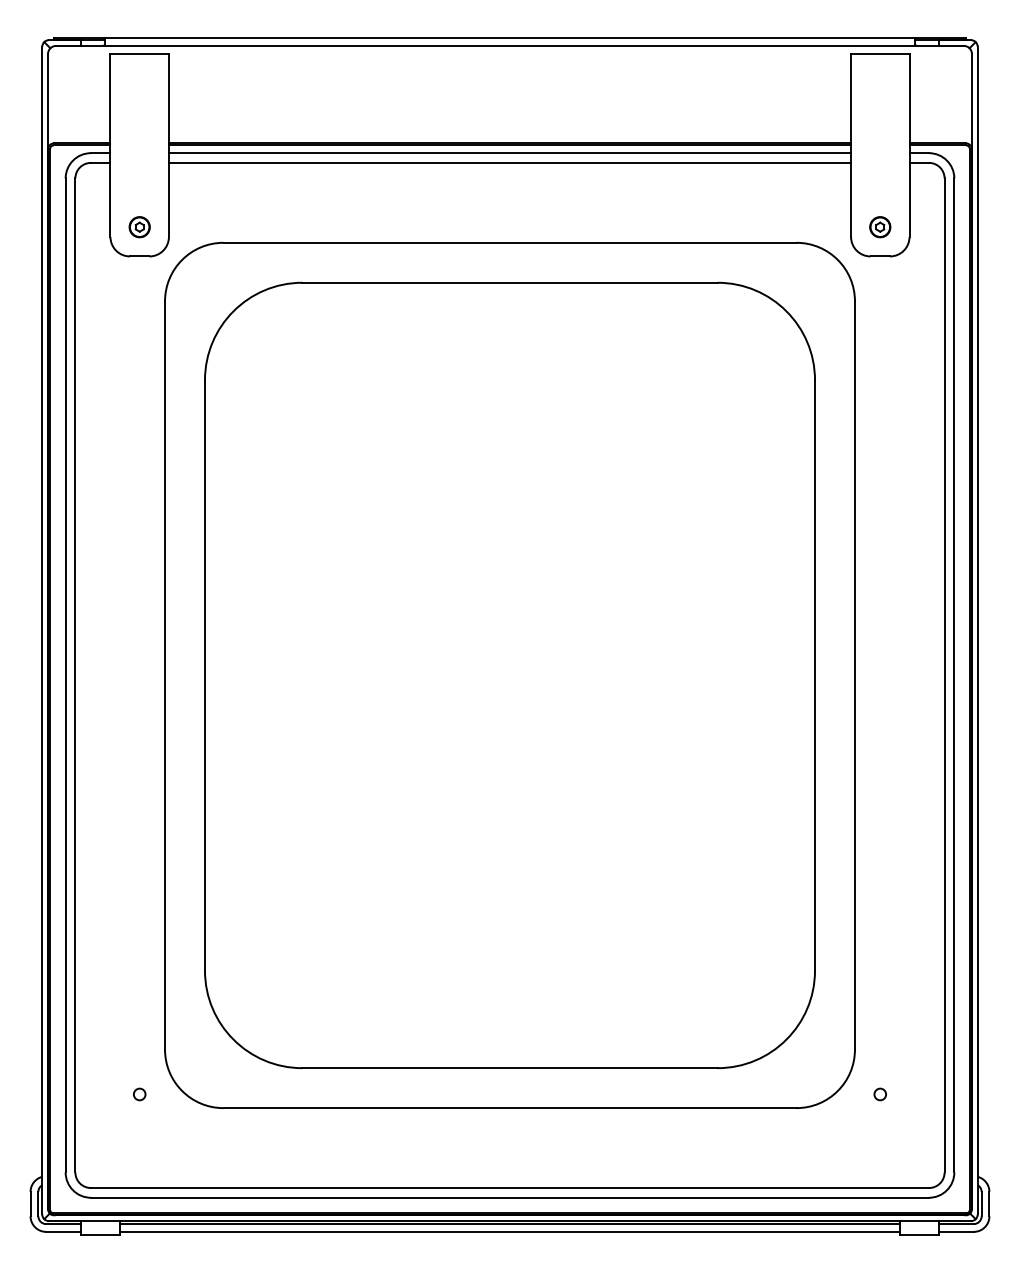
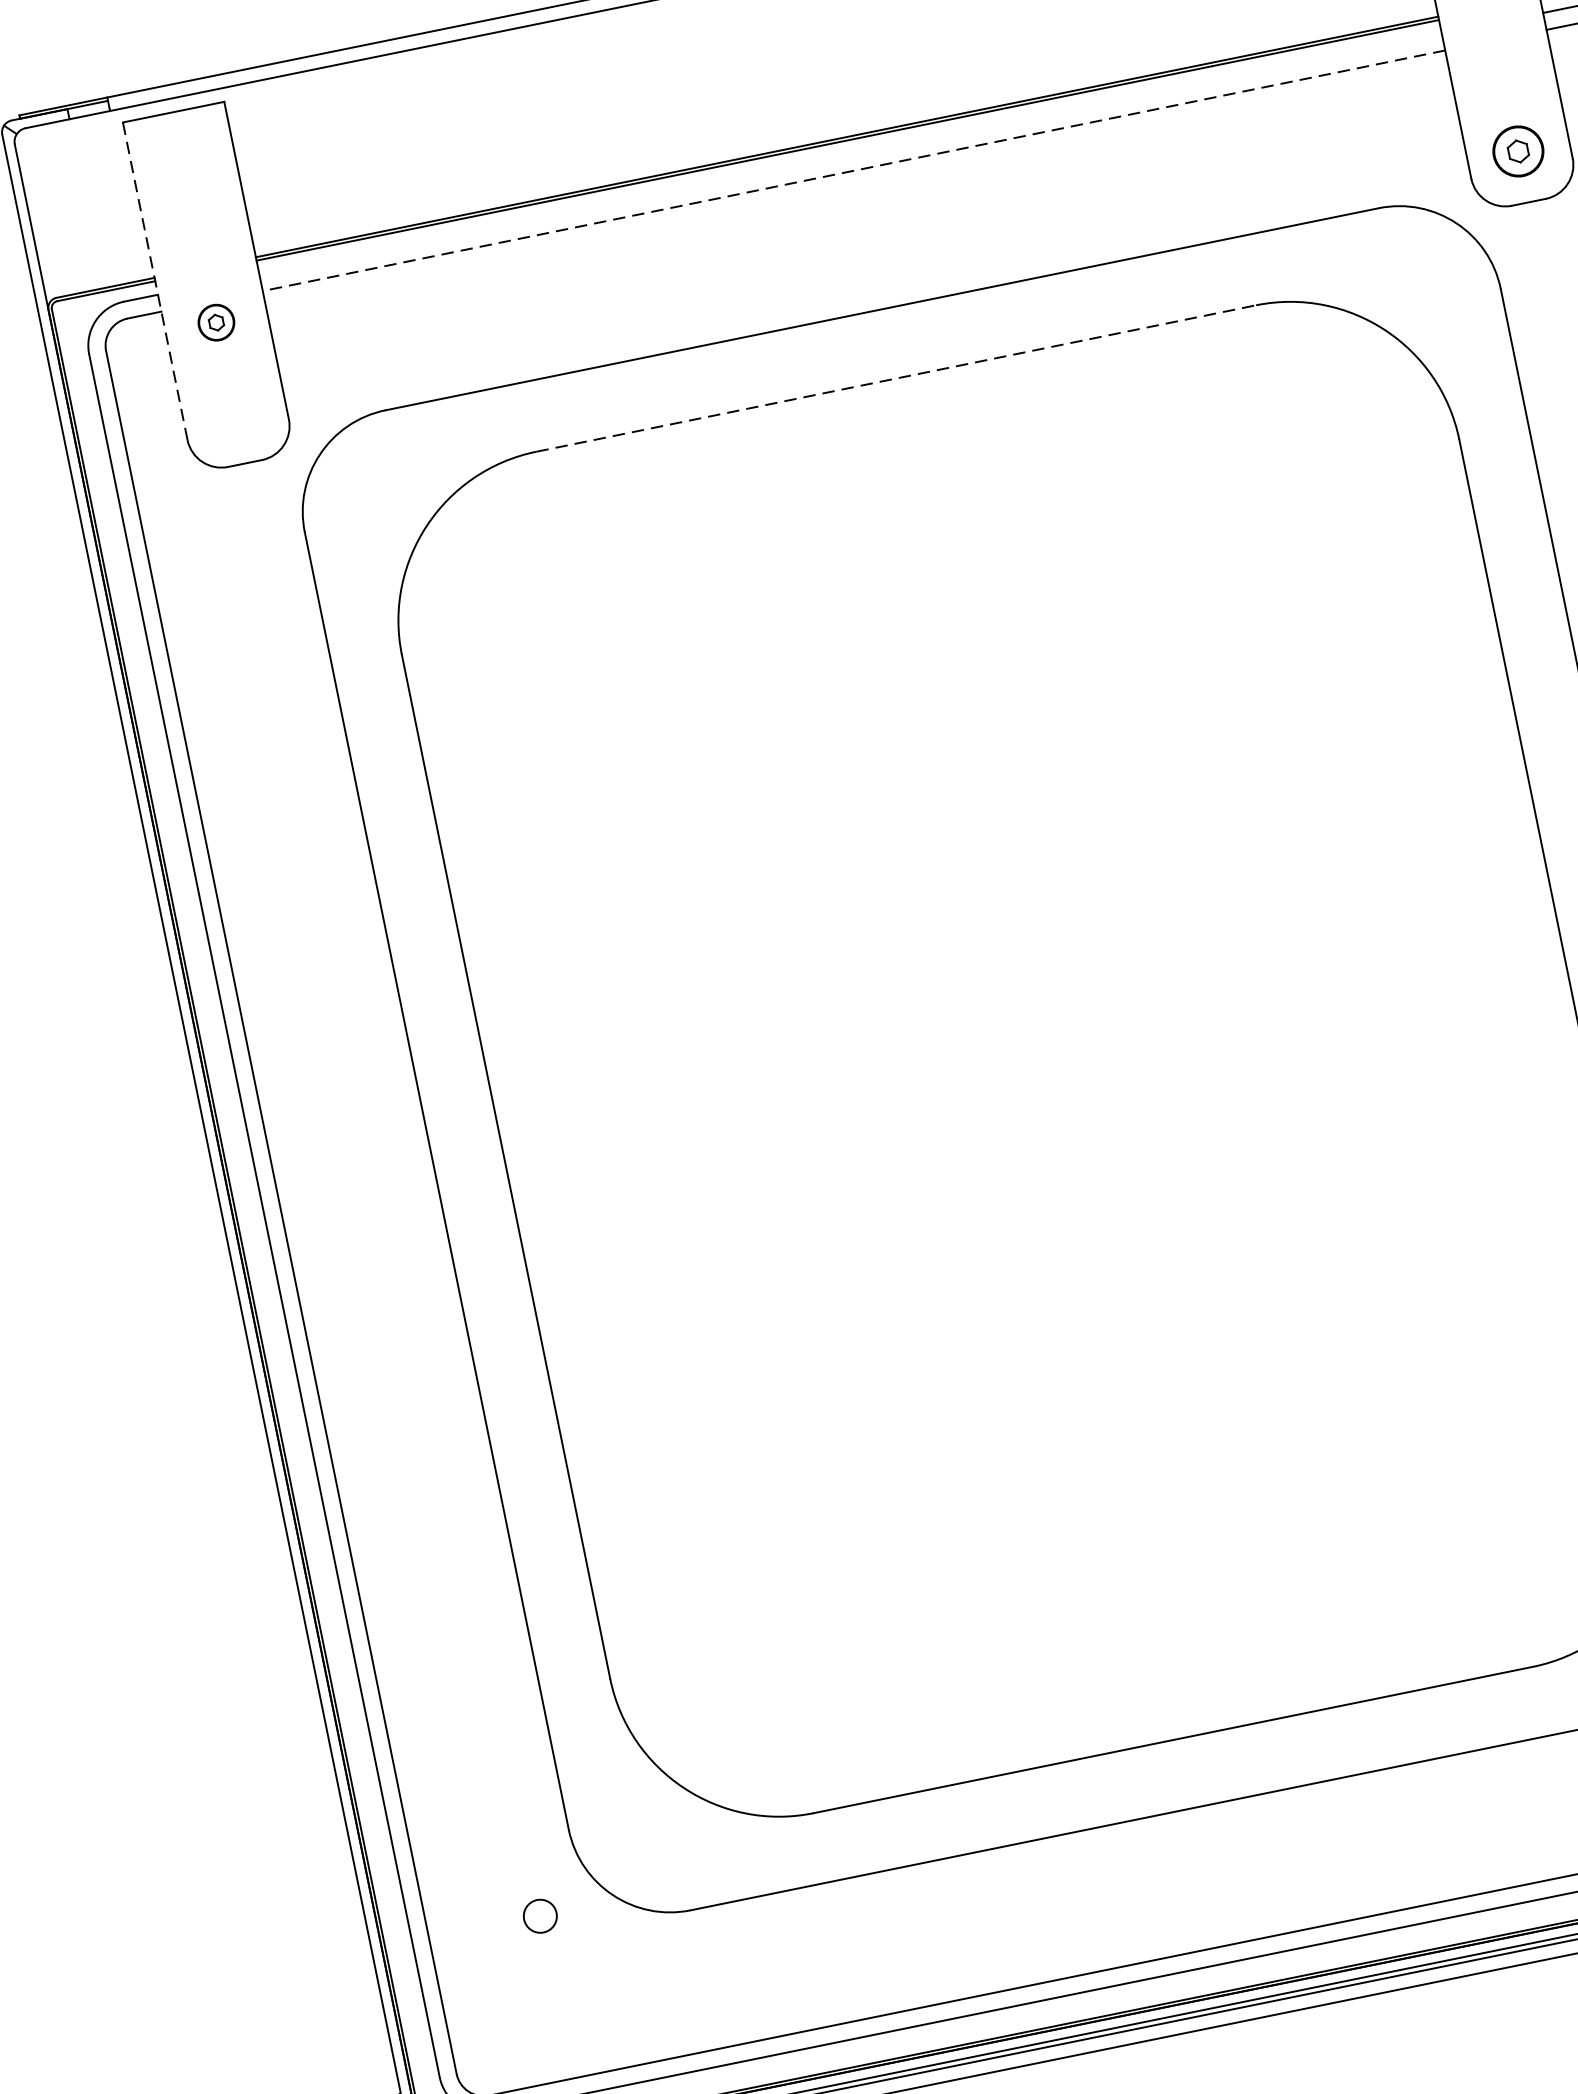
line: (110, 145) -> (155, 281), solid -> dashed
line: (509, 153) -> (849, 154), removed
line: (509, 162) -> (852, 170), solid -> dashed
part: (139, 227) -> (216, 323), moved
part: (880, 227) -> (1519, 152), size x1.4
line: (510, 282) -> (897, 377), solid -> dashed
circle: (139, 1094) -> (540, 1916), size x1.6

